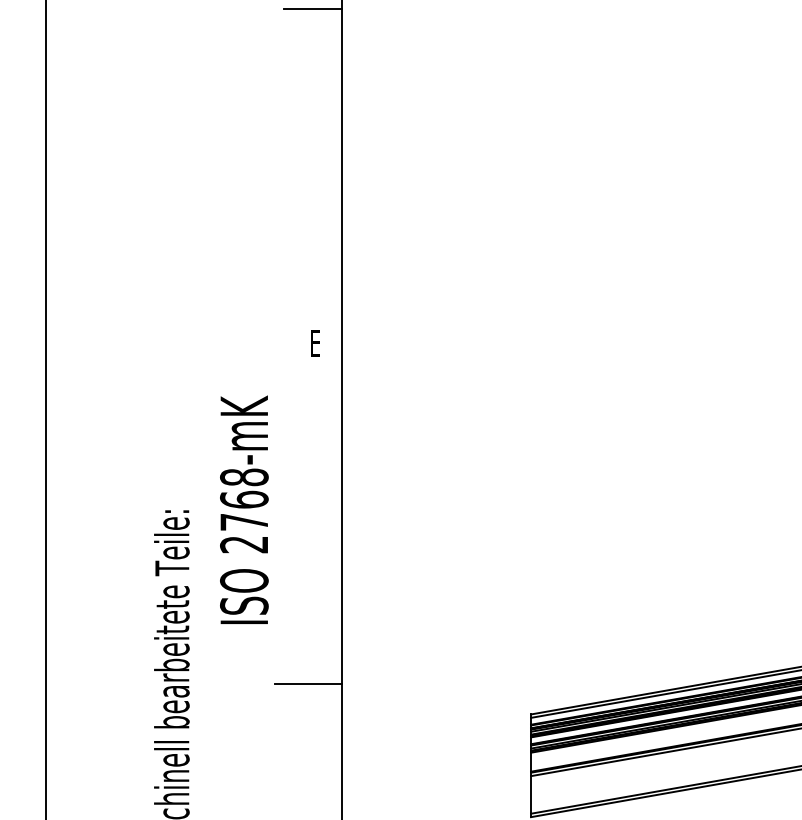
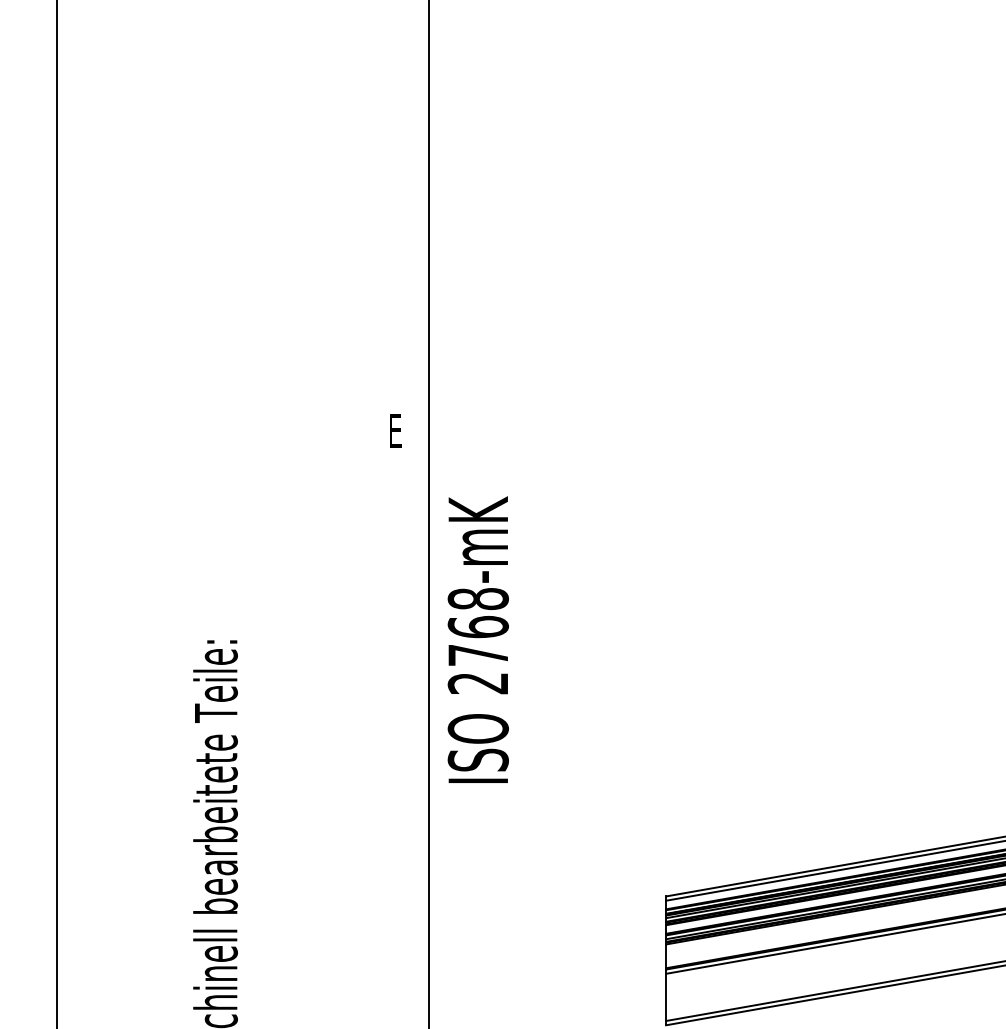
line: (313, 9) -> (393, 12), removed
text: (244, 509) -> (478, 639), moved
line: (308, 683) -> (386, 857), removed

